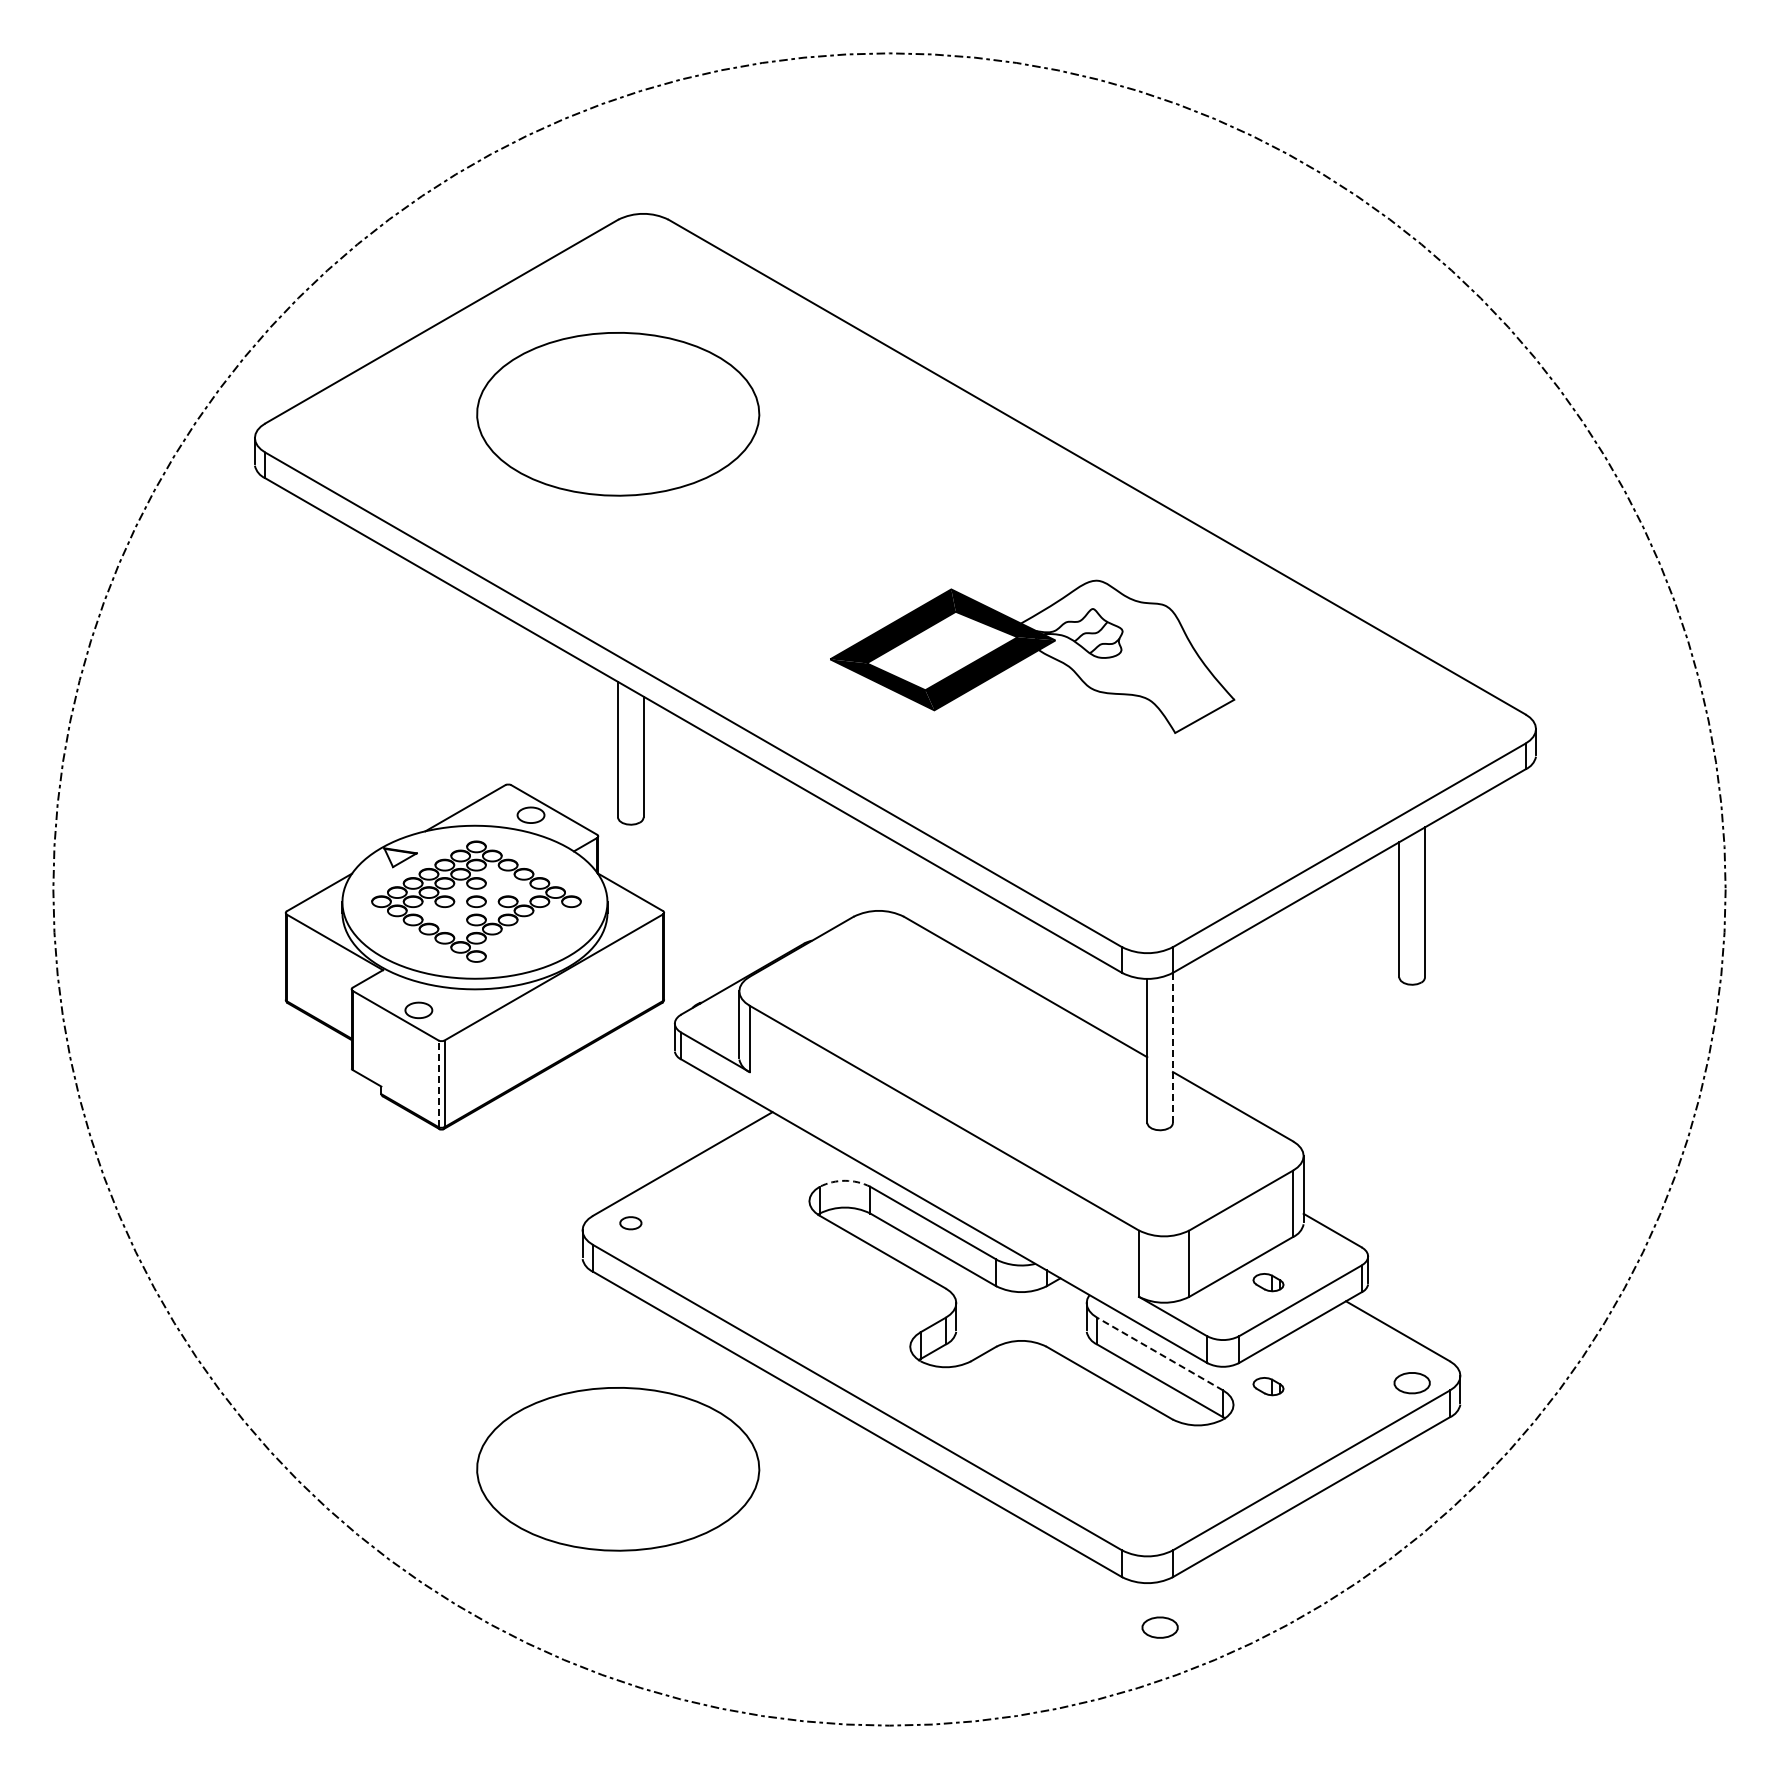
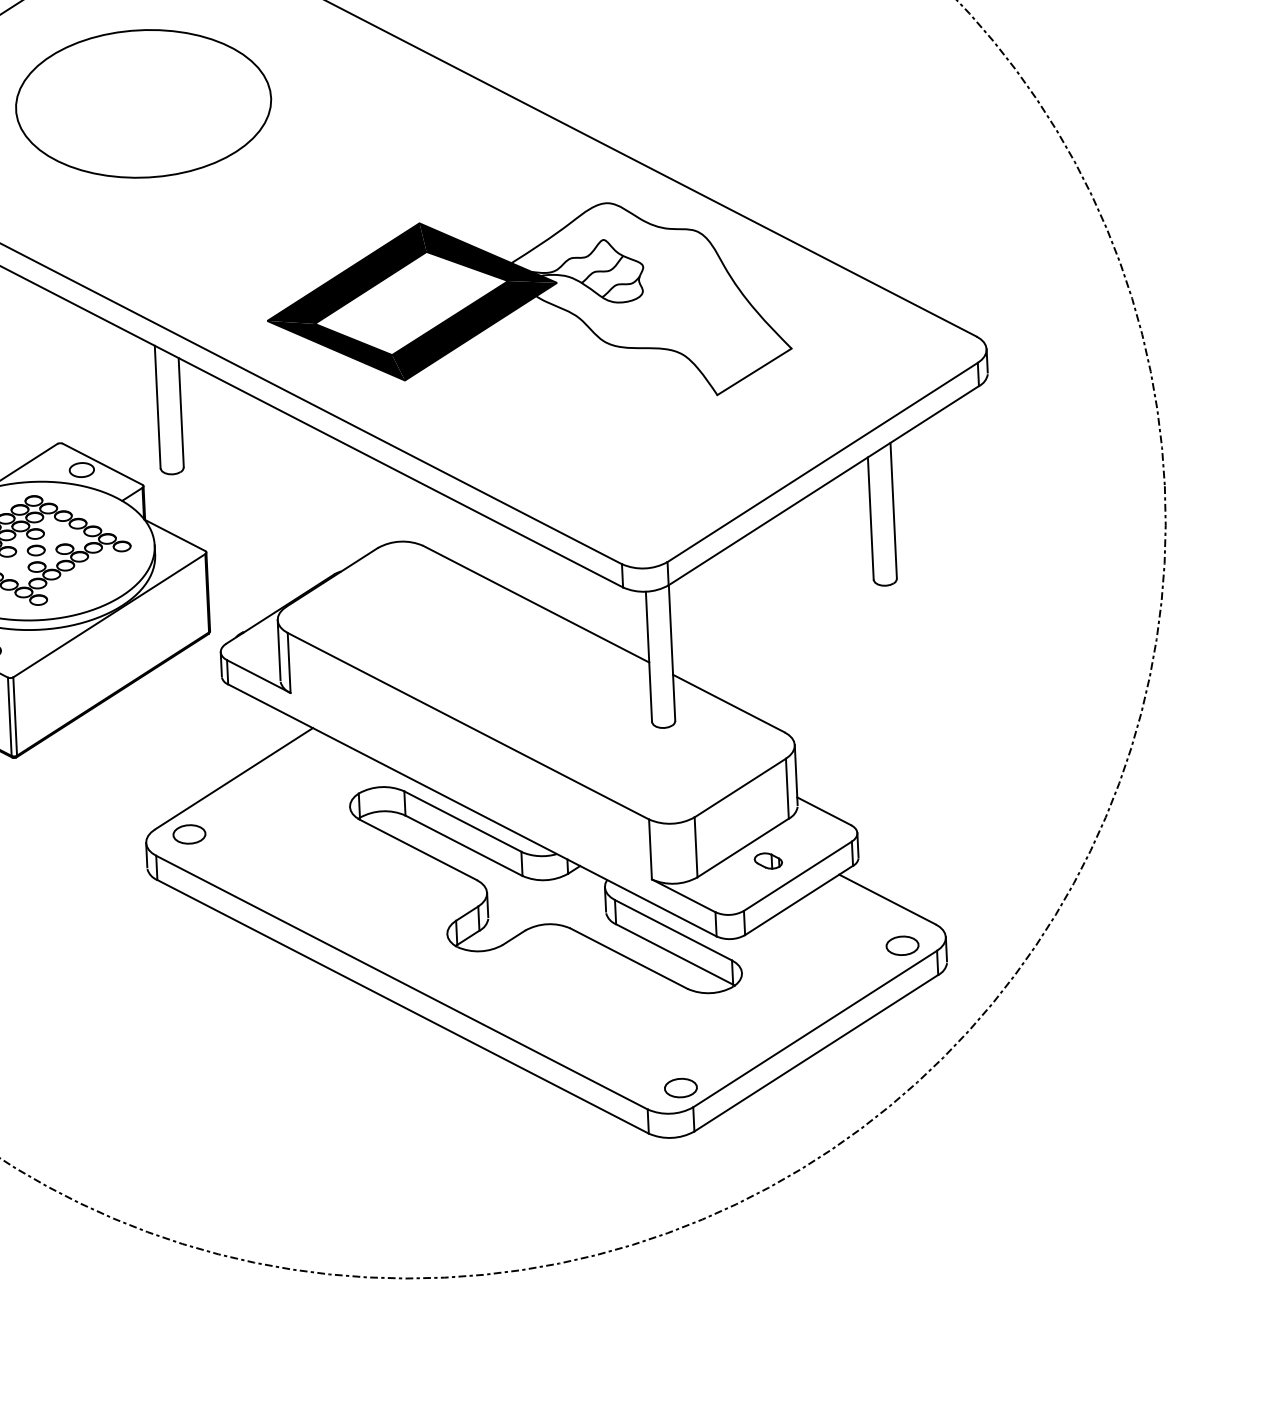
part: (1032, 656) -> (528, 305), size x1.43
line: (1172, 1047) -> (671, 652), dashed -> solid
line: (438, 1083) -> (9, 716), dashed -> solid
arc: (845, 1180) -> (381, 786), dashed -> solid
part: (630, 1223) -> (189, 834), size x1.67
line: (1160, 1354) -> (673, 930), dashed -> solid
part: (1268, 1386) -> (772, 954), removed
part: (618, 1469) -> (188, 1057), removed
part: (1159, 1627) -> (680, 1087), moved

